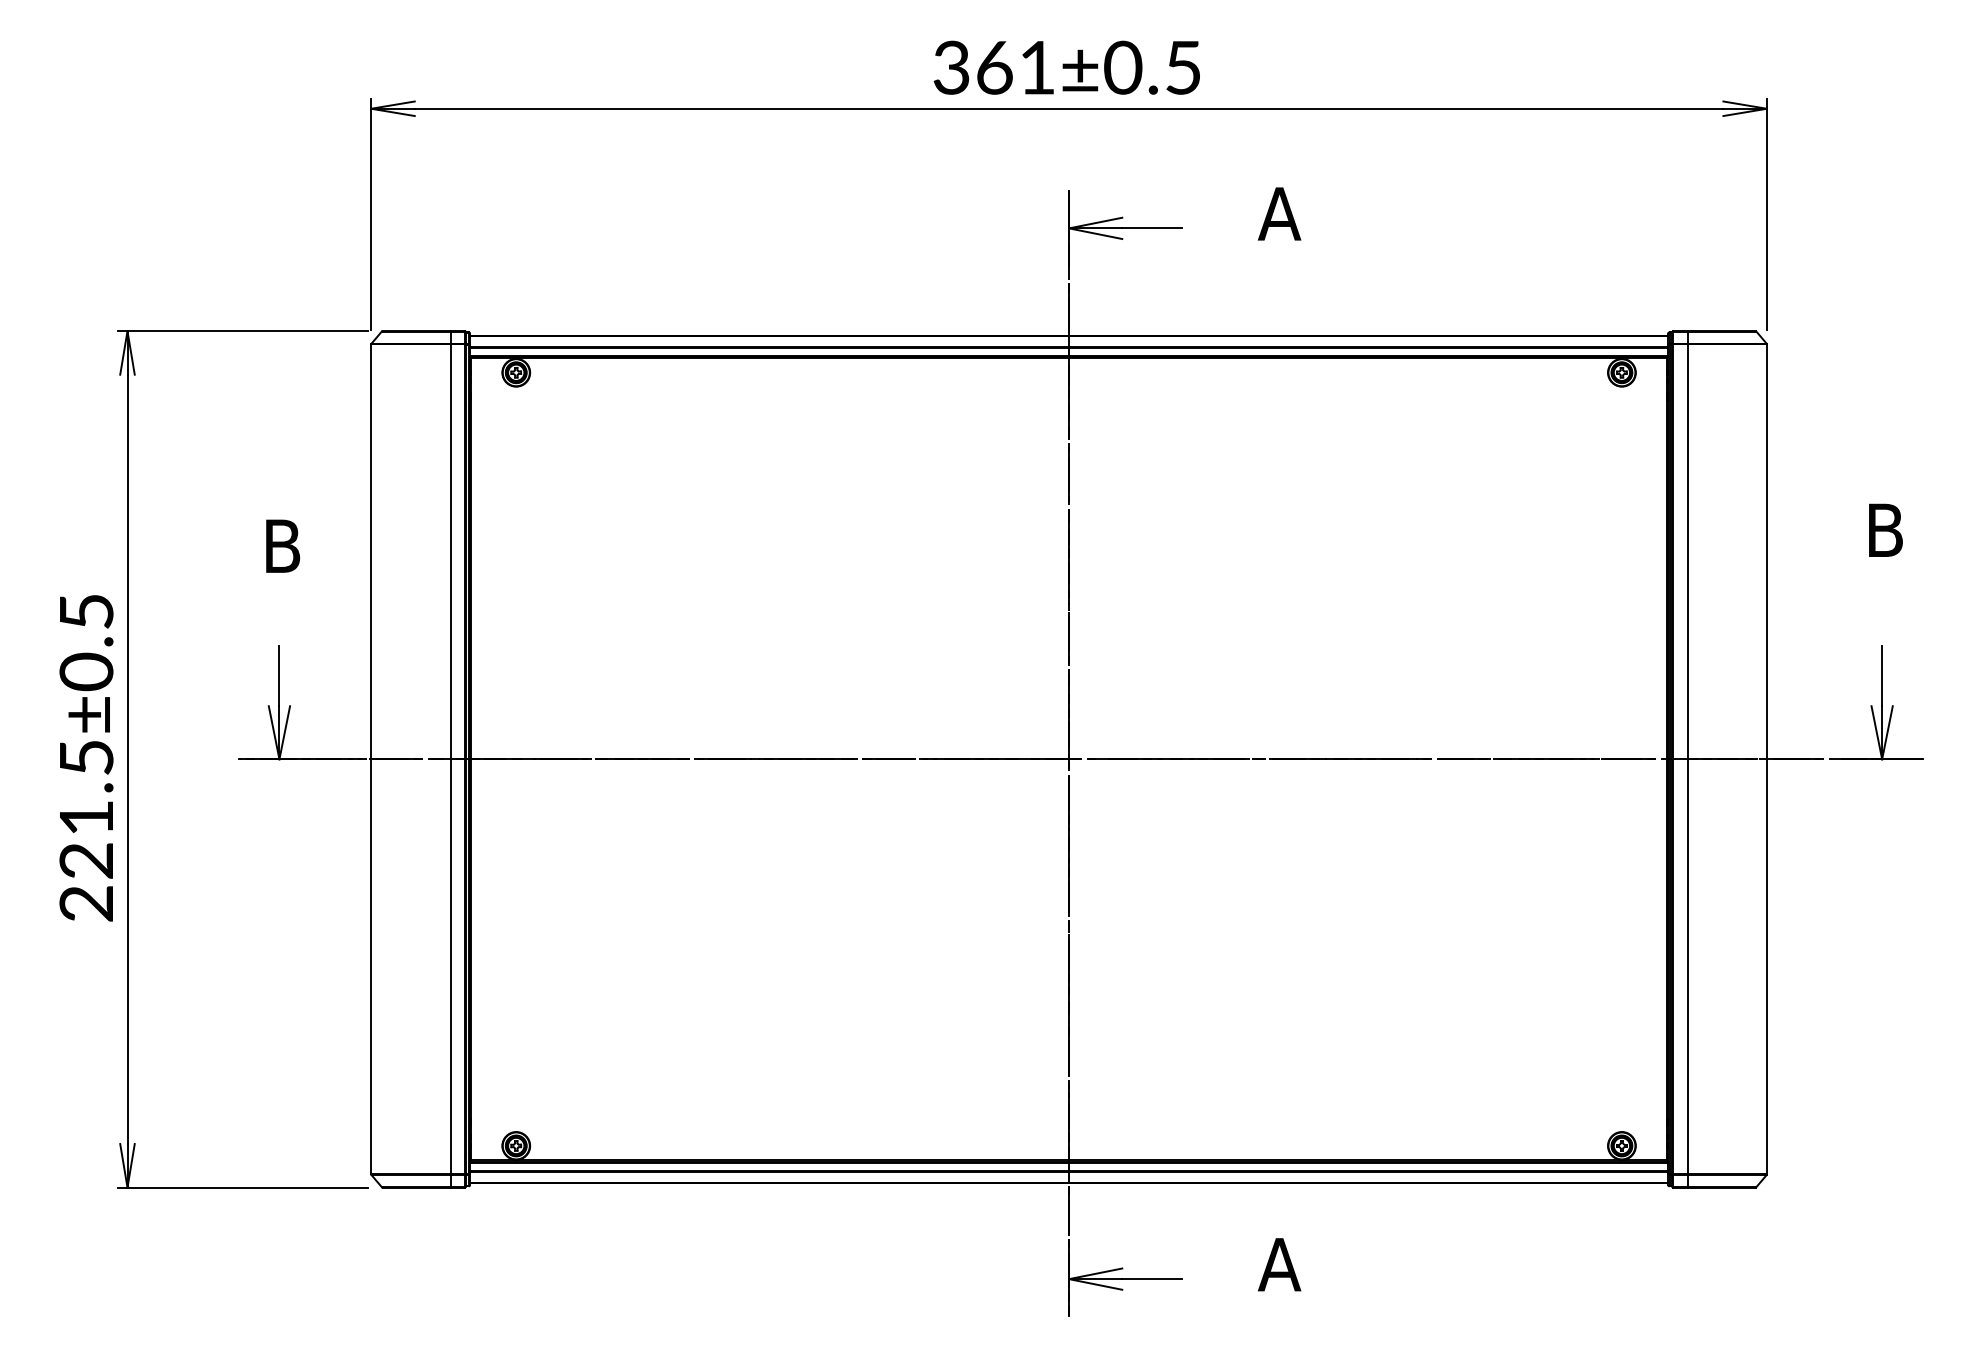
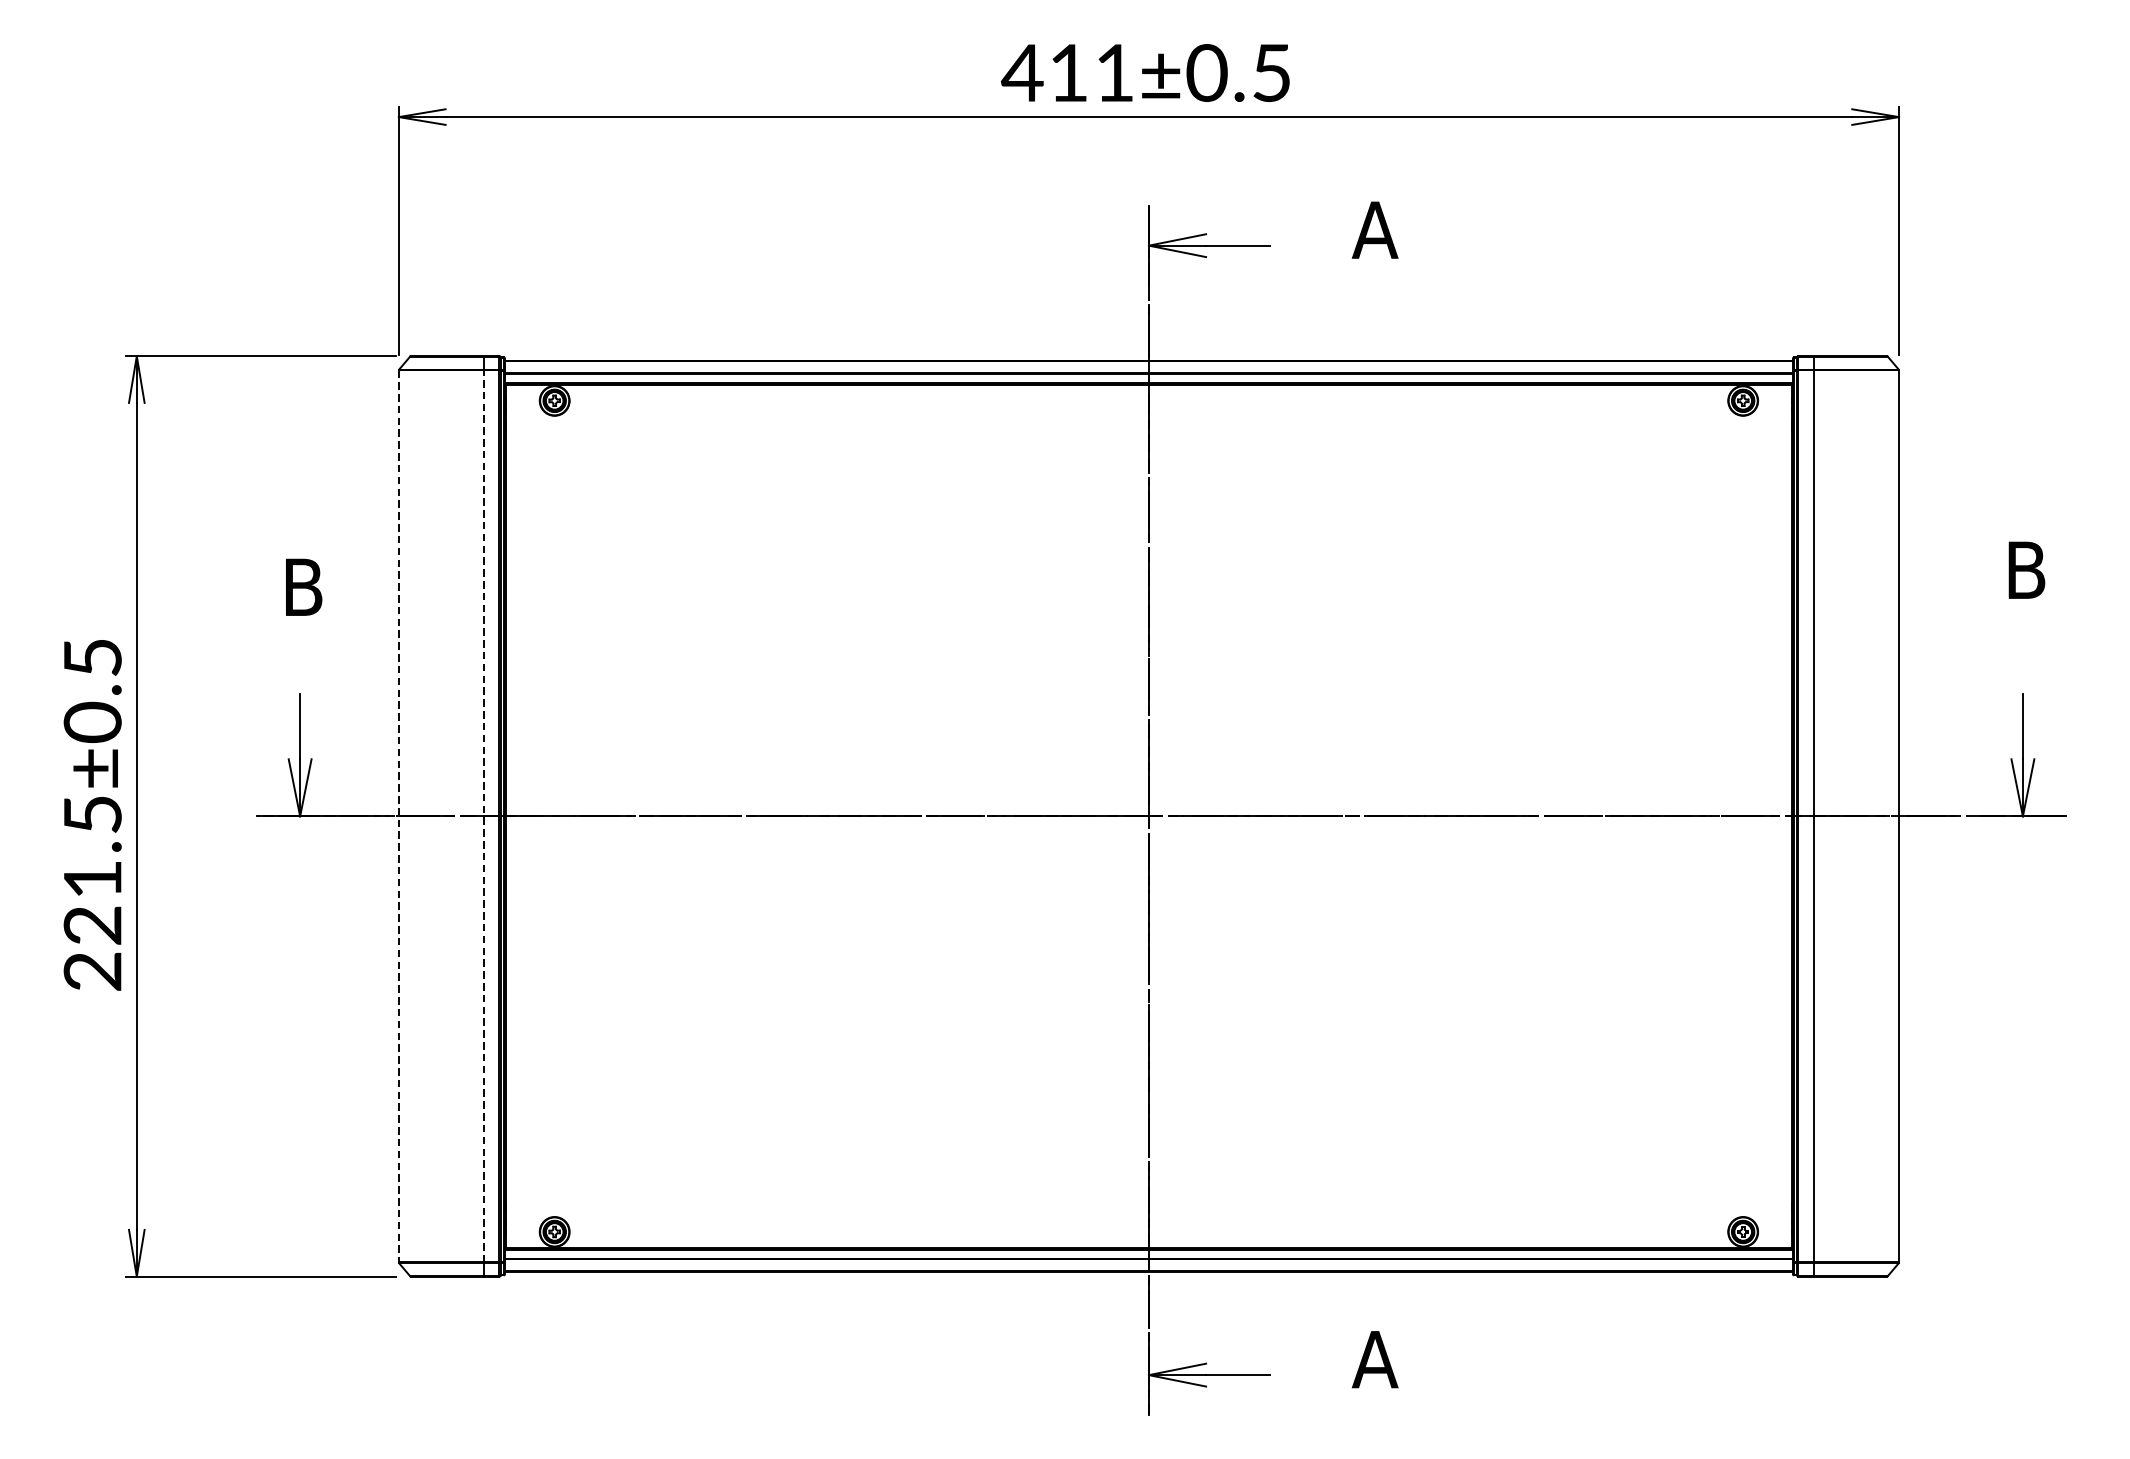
text: (971, 67) -> (1044, 72), 361±0.5 -> 411±0.5
line: (371, 759) -> (399, 816), solid -> dashed
line: (450, 759) -> (484, 816), solid -> dashed

